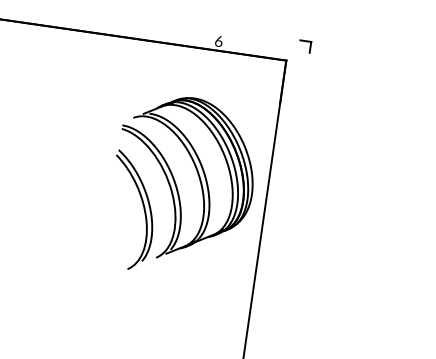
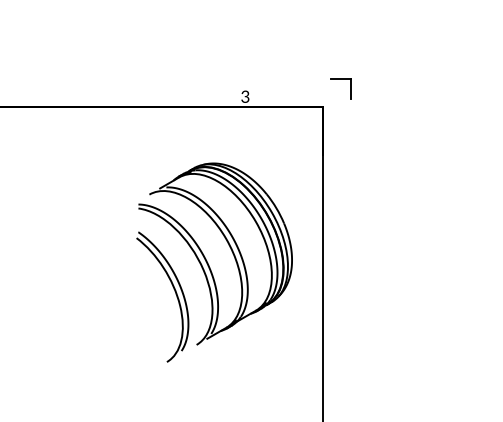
text: (219, 41) -> (245, 96), 6 -> 3
part: (304, 46) -> (340, 88), size x1.6
part: (182, 186) -> (214, 262), moved

